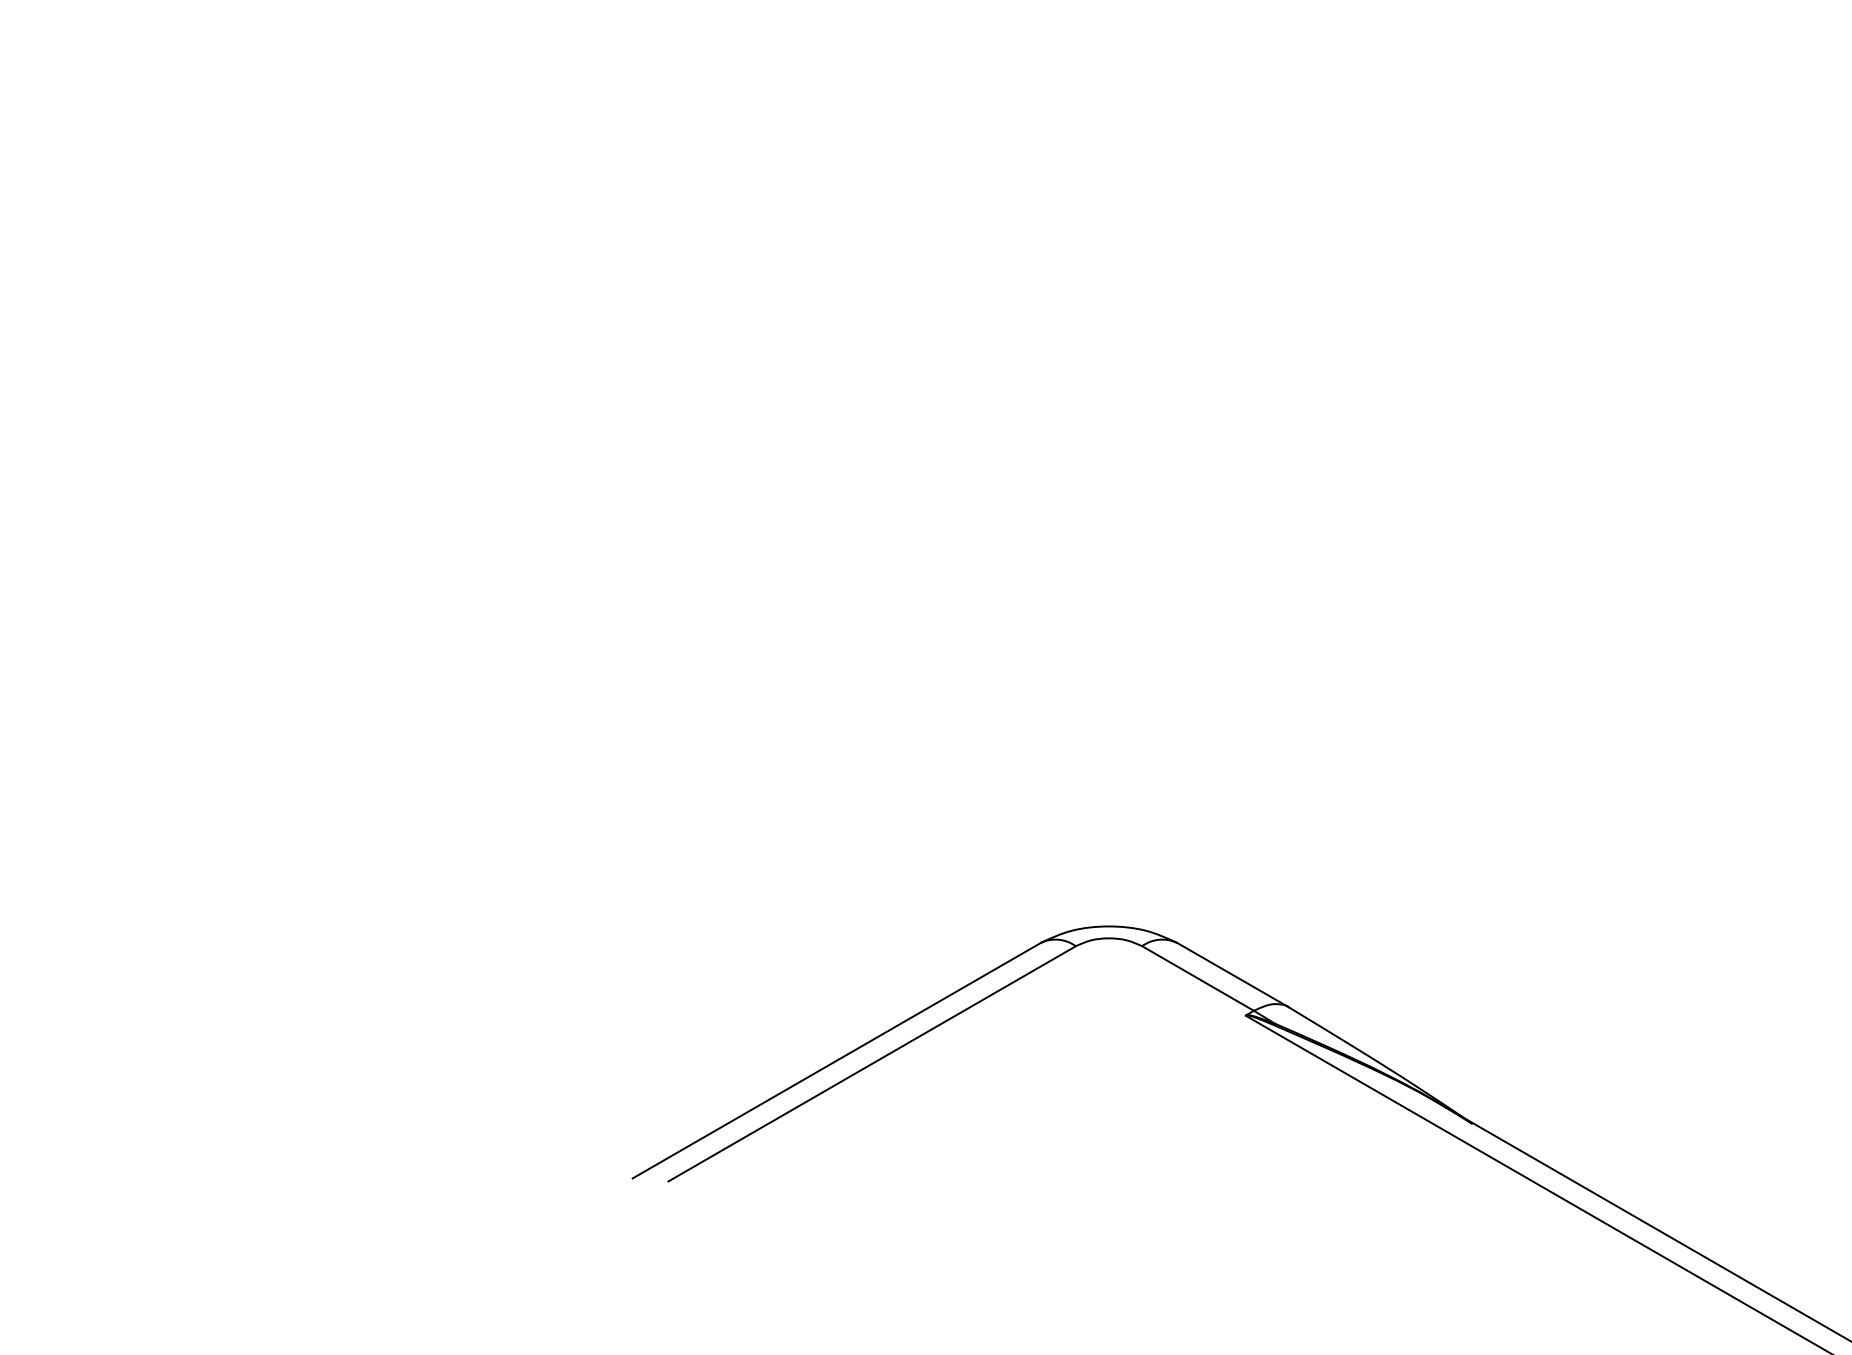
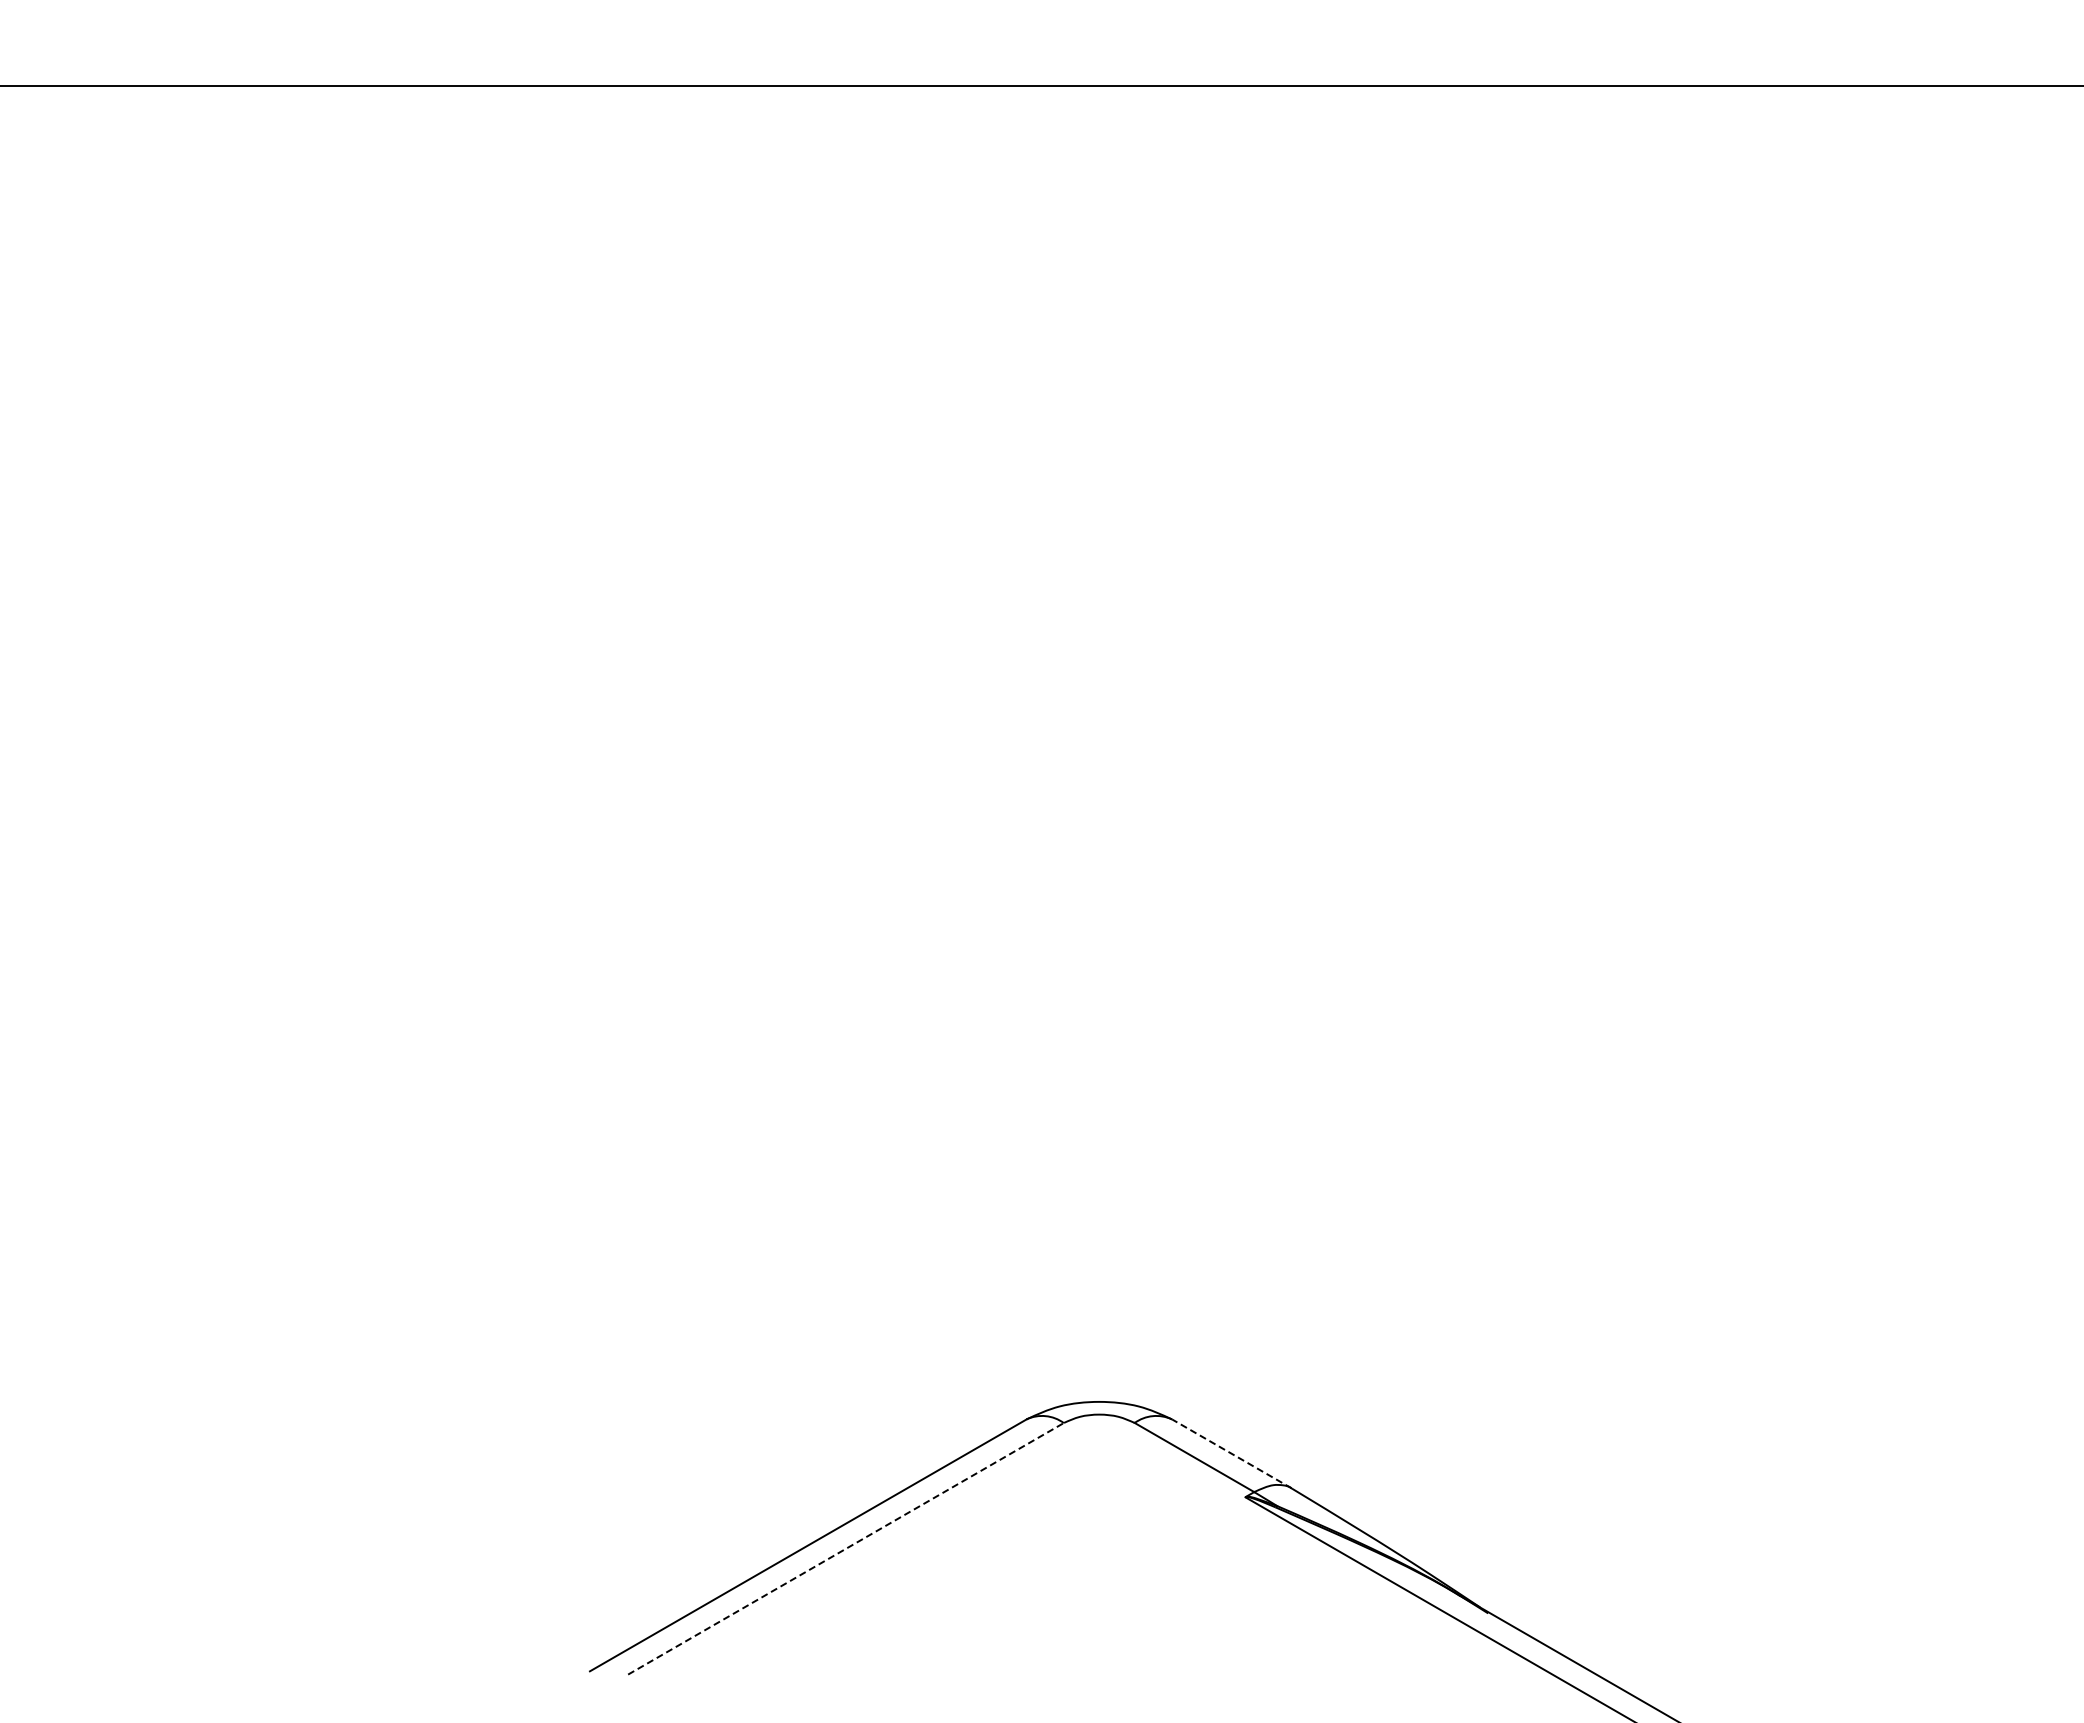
line: (1232, 974) -> (1231, 1453), solid -> dashed
line: (872, 1063) -> (846, 1548), solid -> dashed

